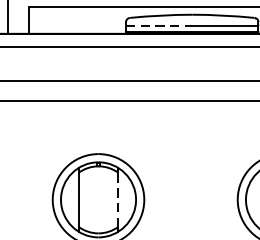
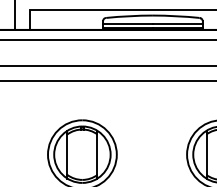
line: (159, 25) -> (128, 23), dashed -> solid
line: (118, 199) -> (97, 154), dashed -> solid

